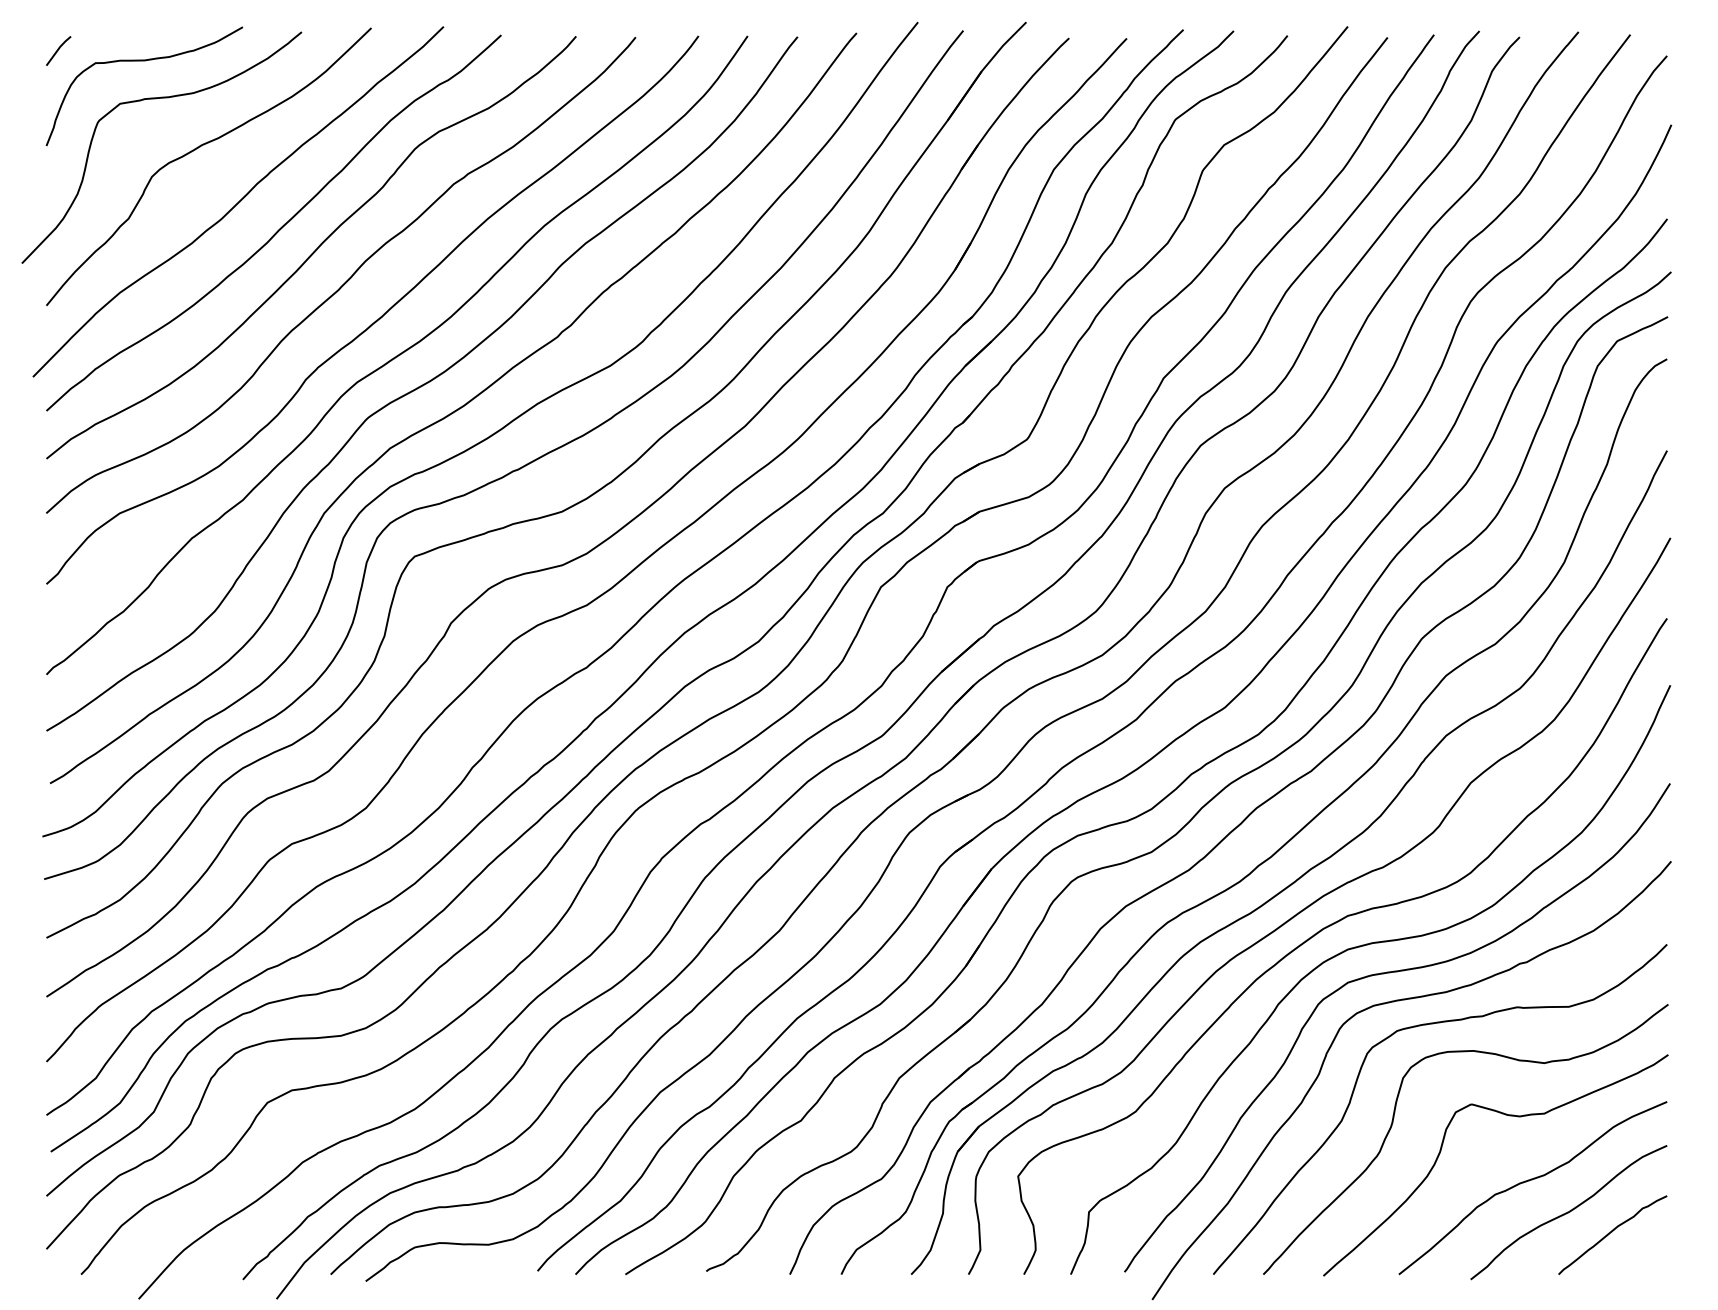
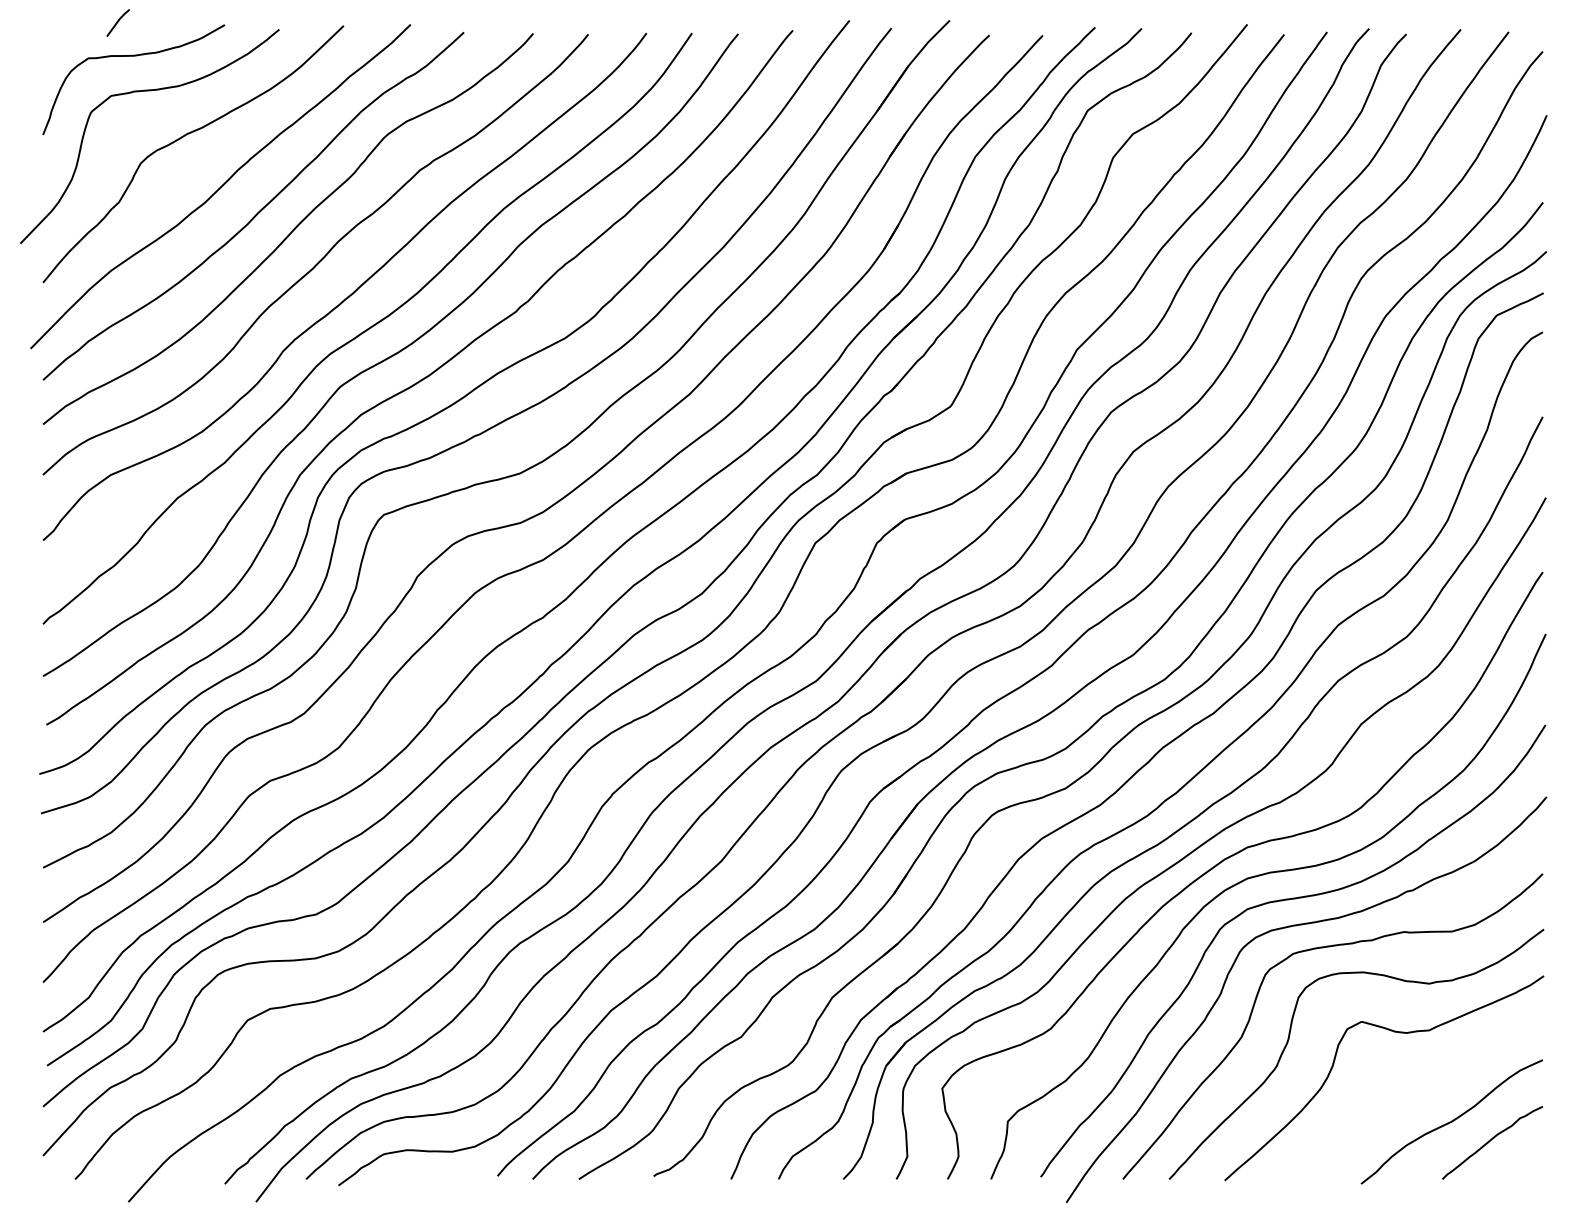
line: (58, 50) -> (118, 22), moved
curve: (1529, 1181) -> (1415, 1093), removed

